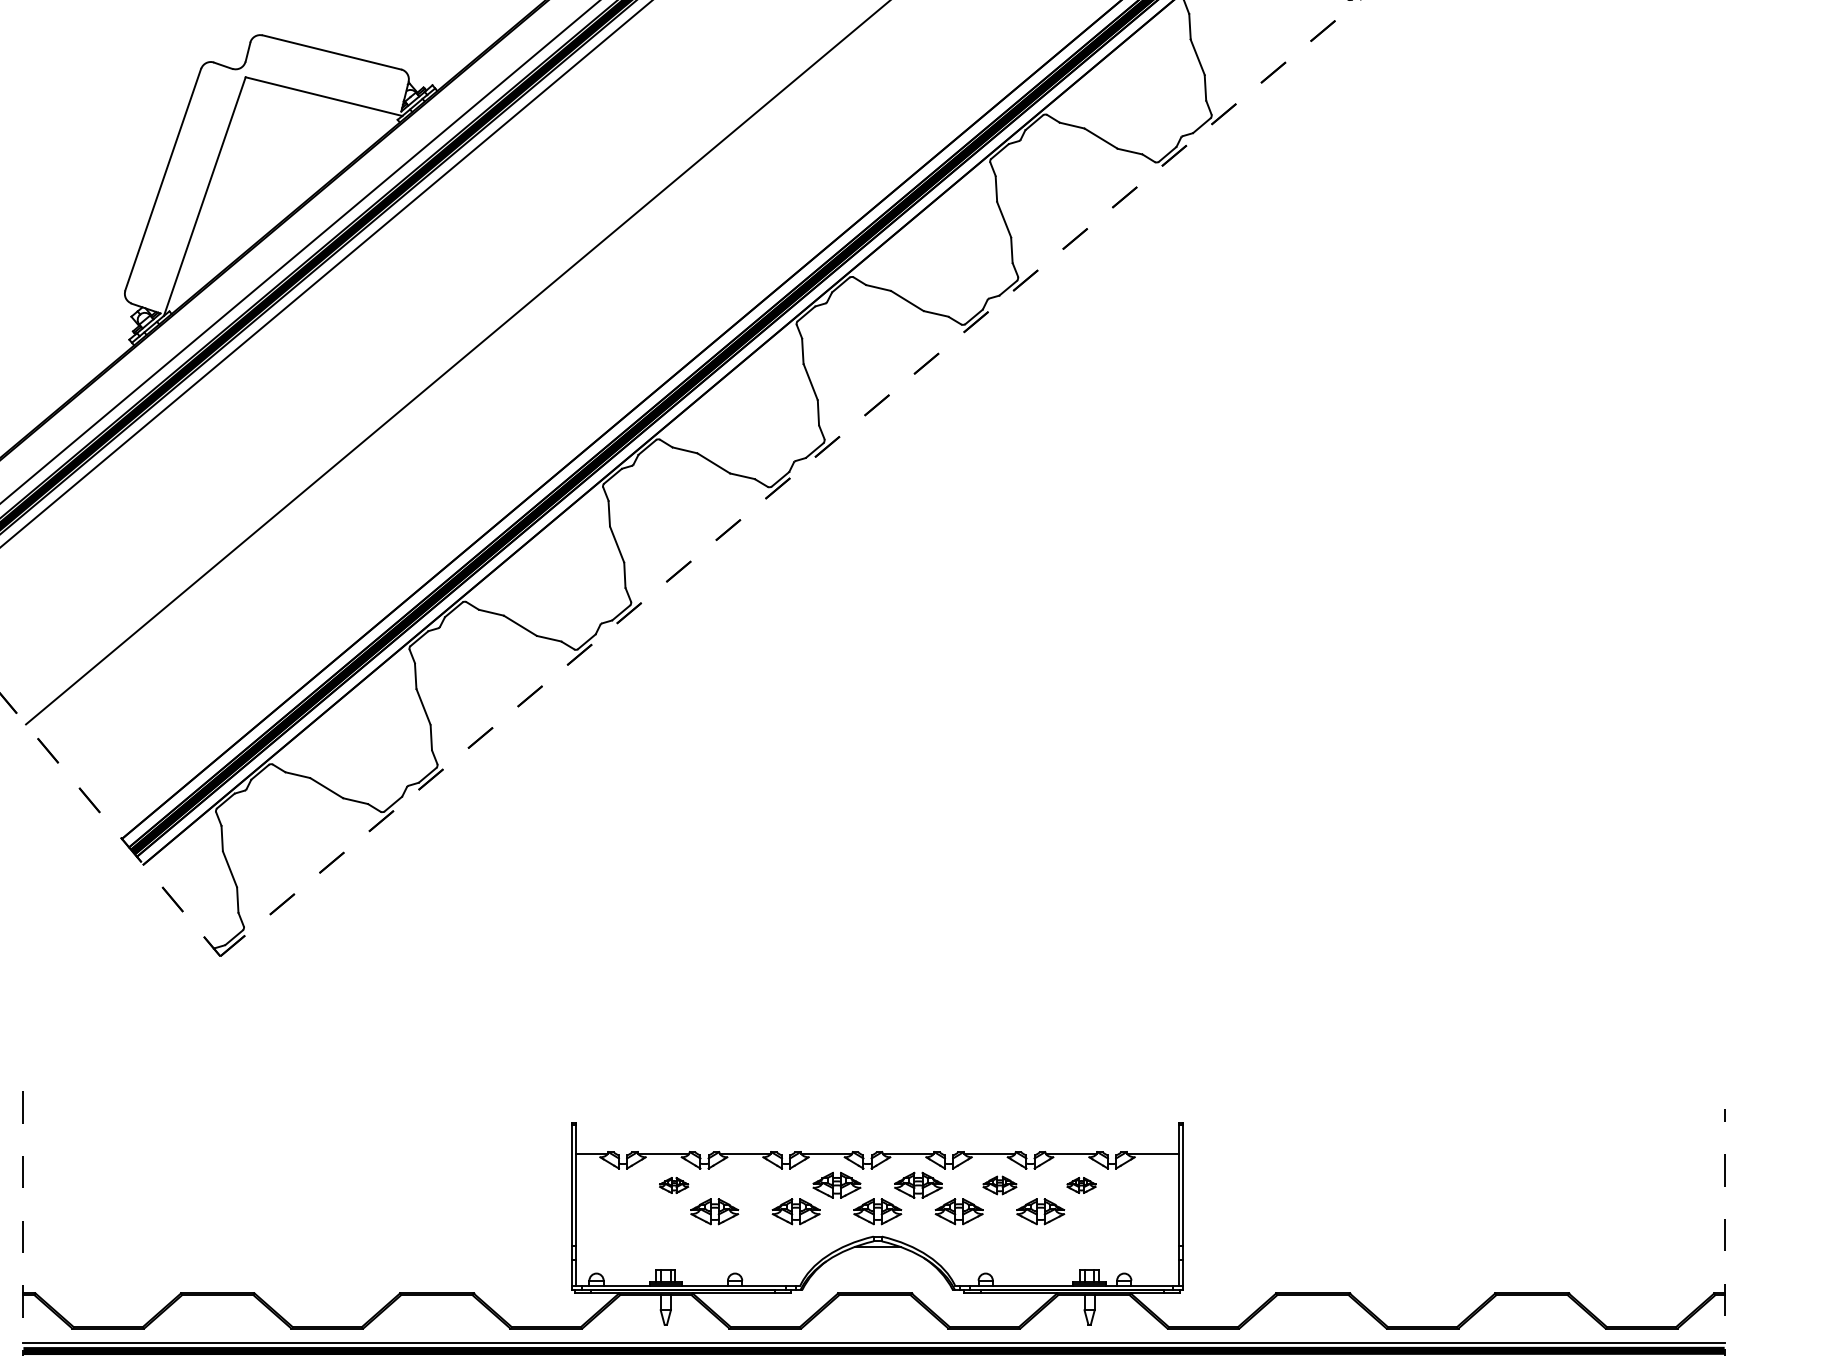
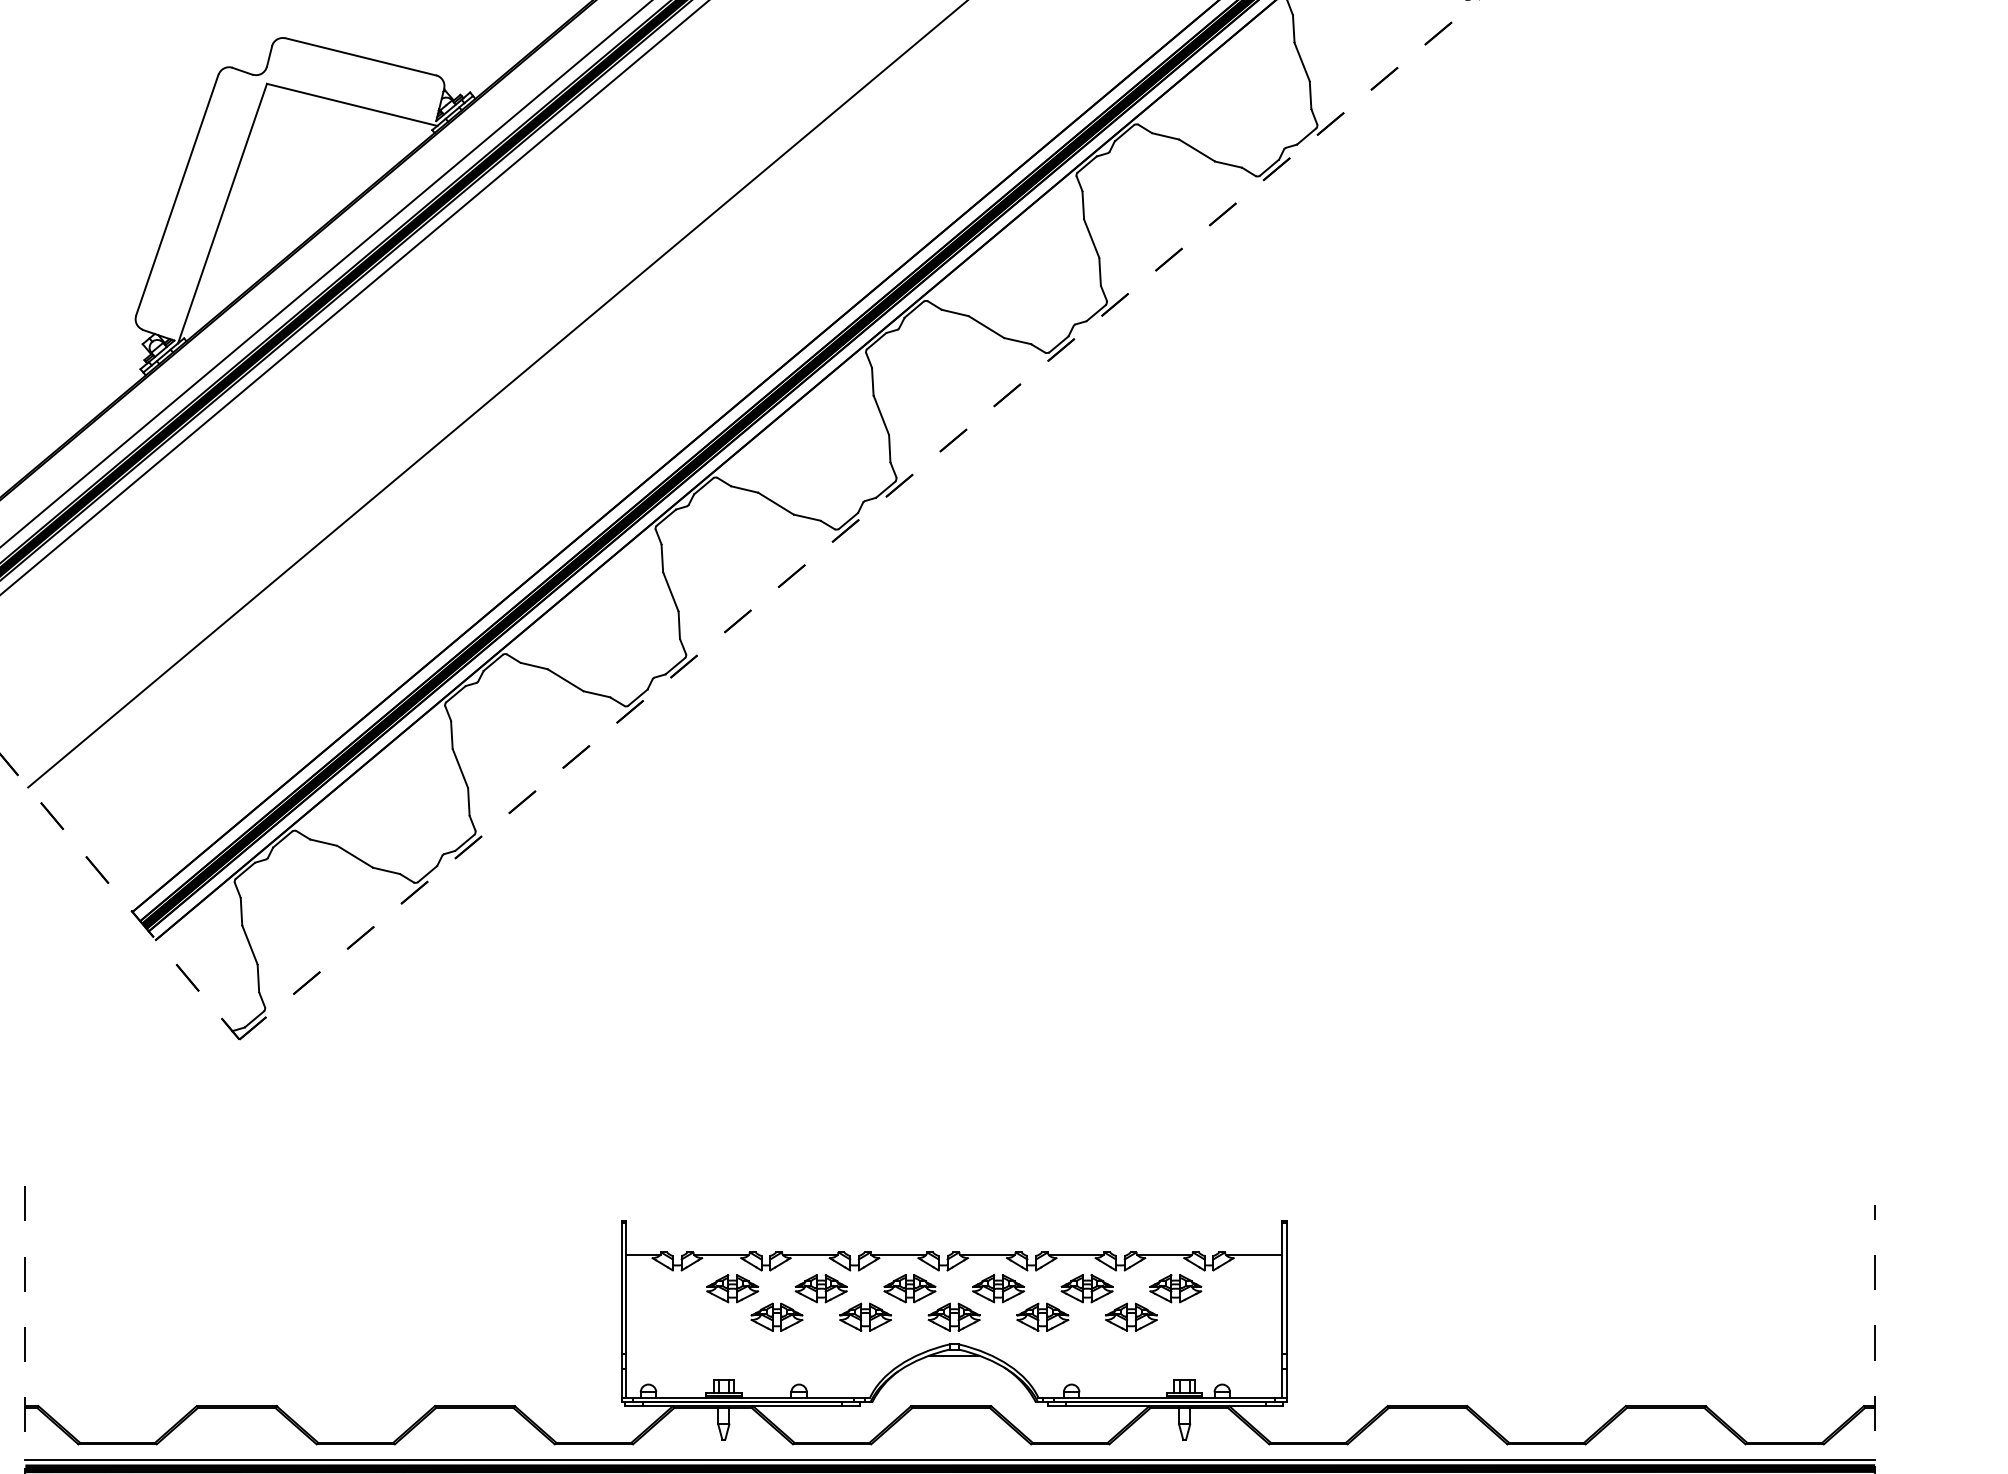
part: (673, 1185) -> (732, 1288), size x1.67
part: (754, 1185) -> (820, 1288), added
part: (999, 1185) -> (1086, 1288), size x1.43
part: (1081, 1185) -> (1175, 1288), size x1.67

